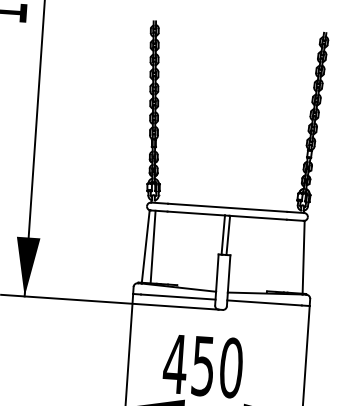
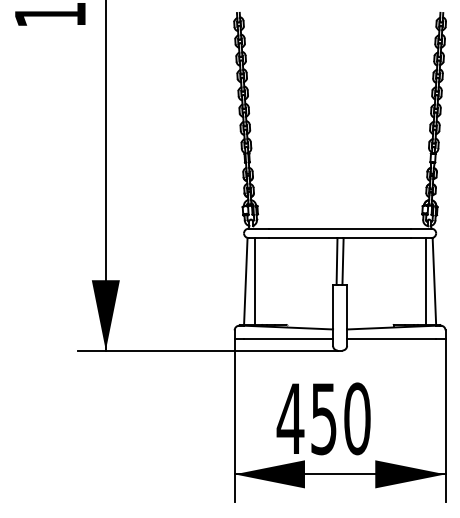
line: (296, 256) -> (425, 281), added

